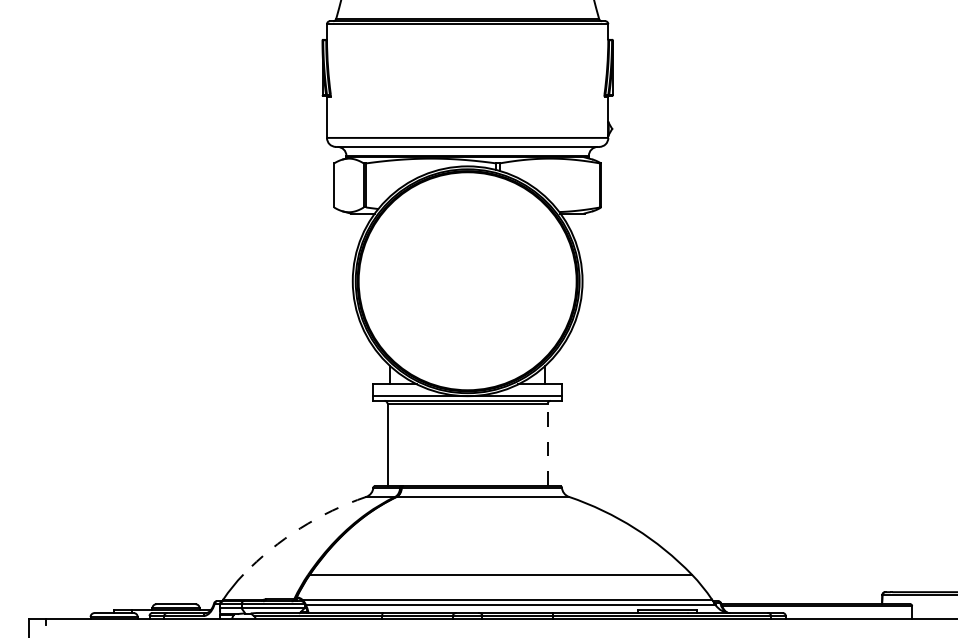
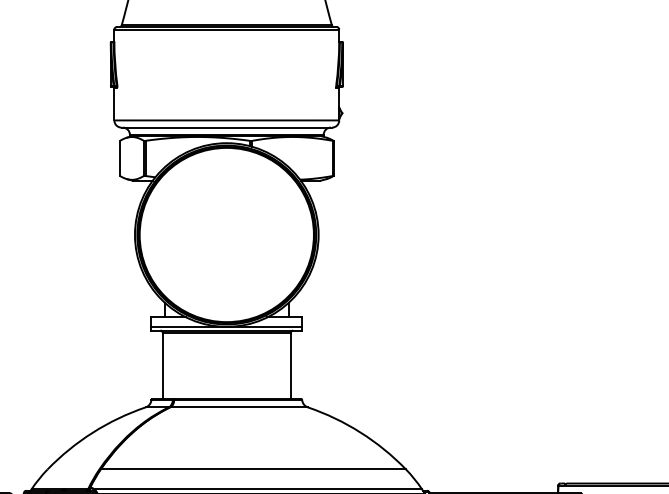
line: (547, 444) -> (290, 365), dashed -> solid
arc: (300, 528) -> (93, 432), dashed -> solid

